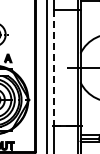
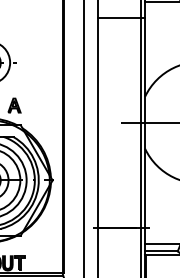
line: (54, 68) -> (98, 123), dashed -> solid

